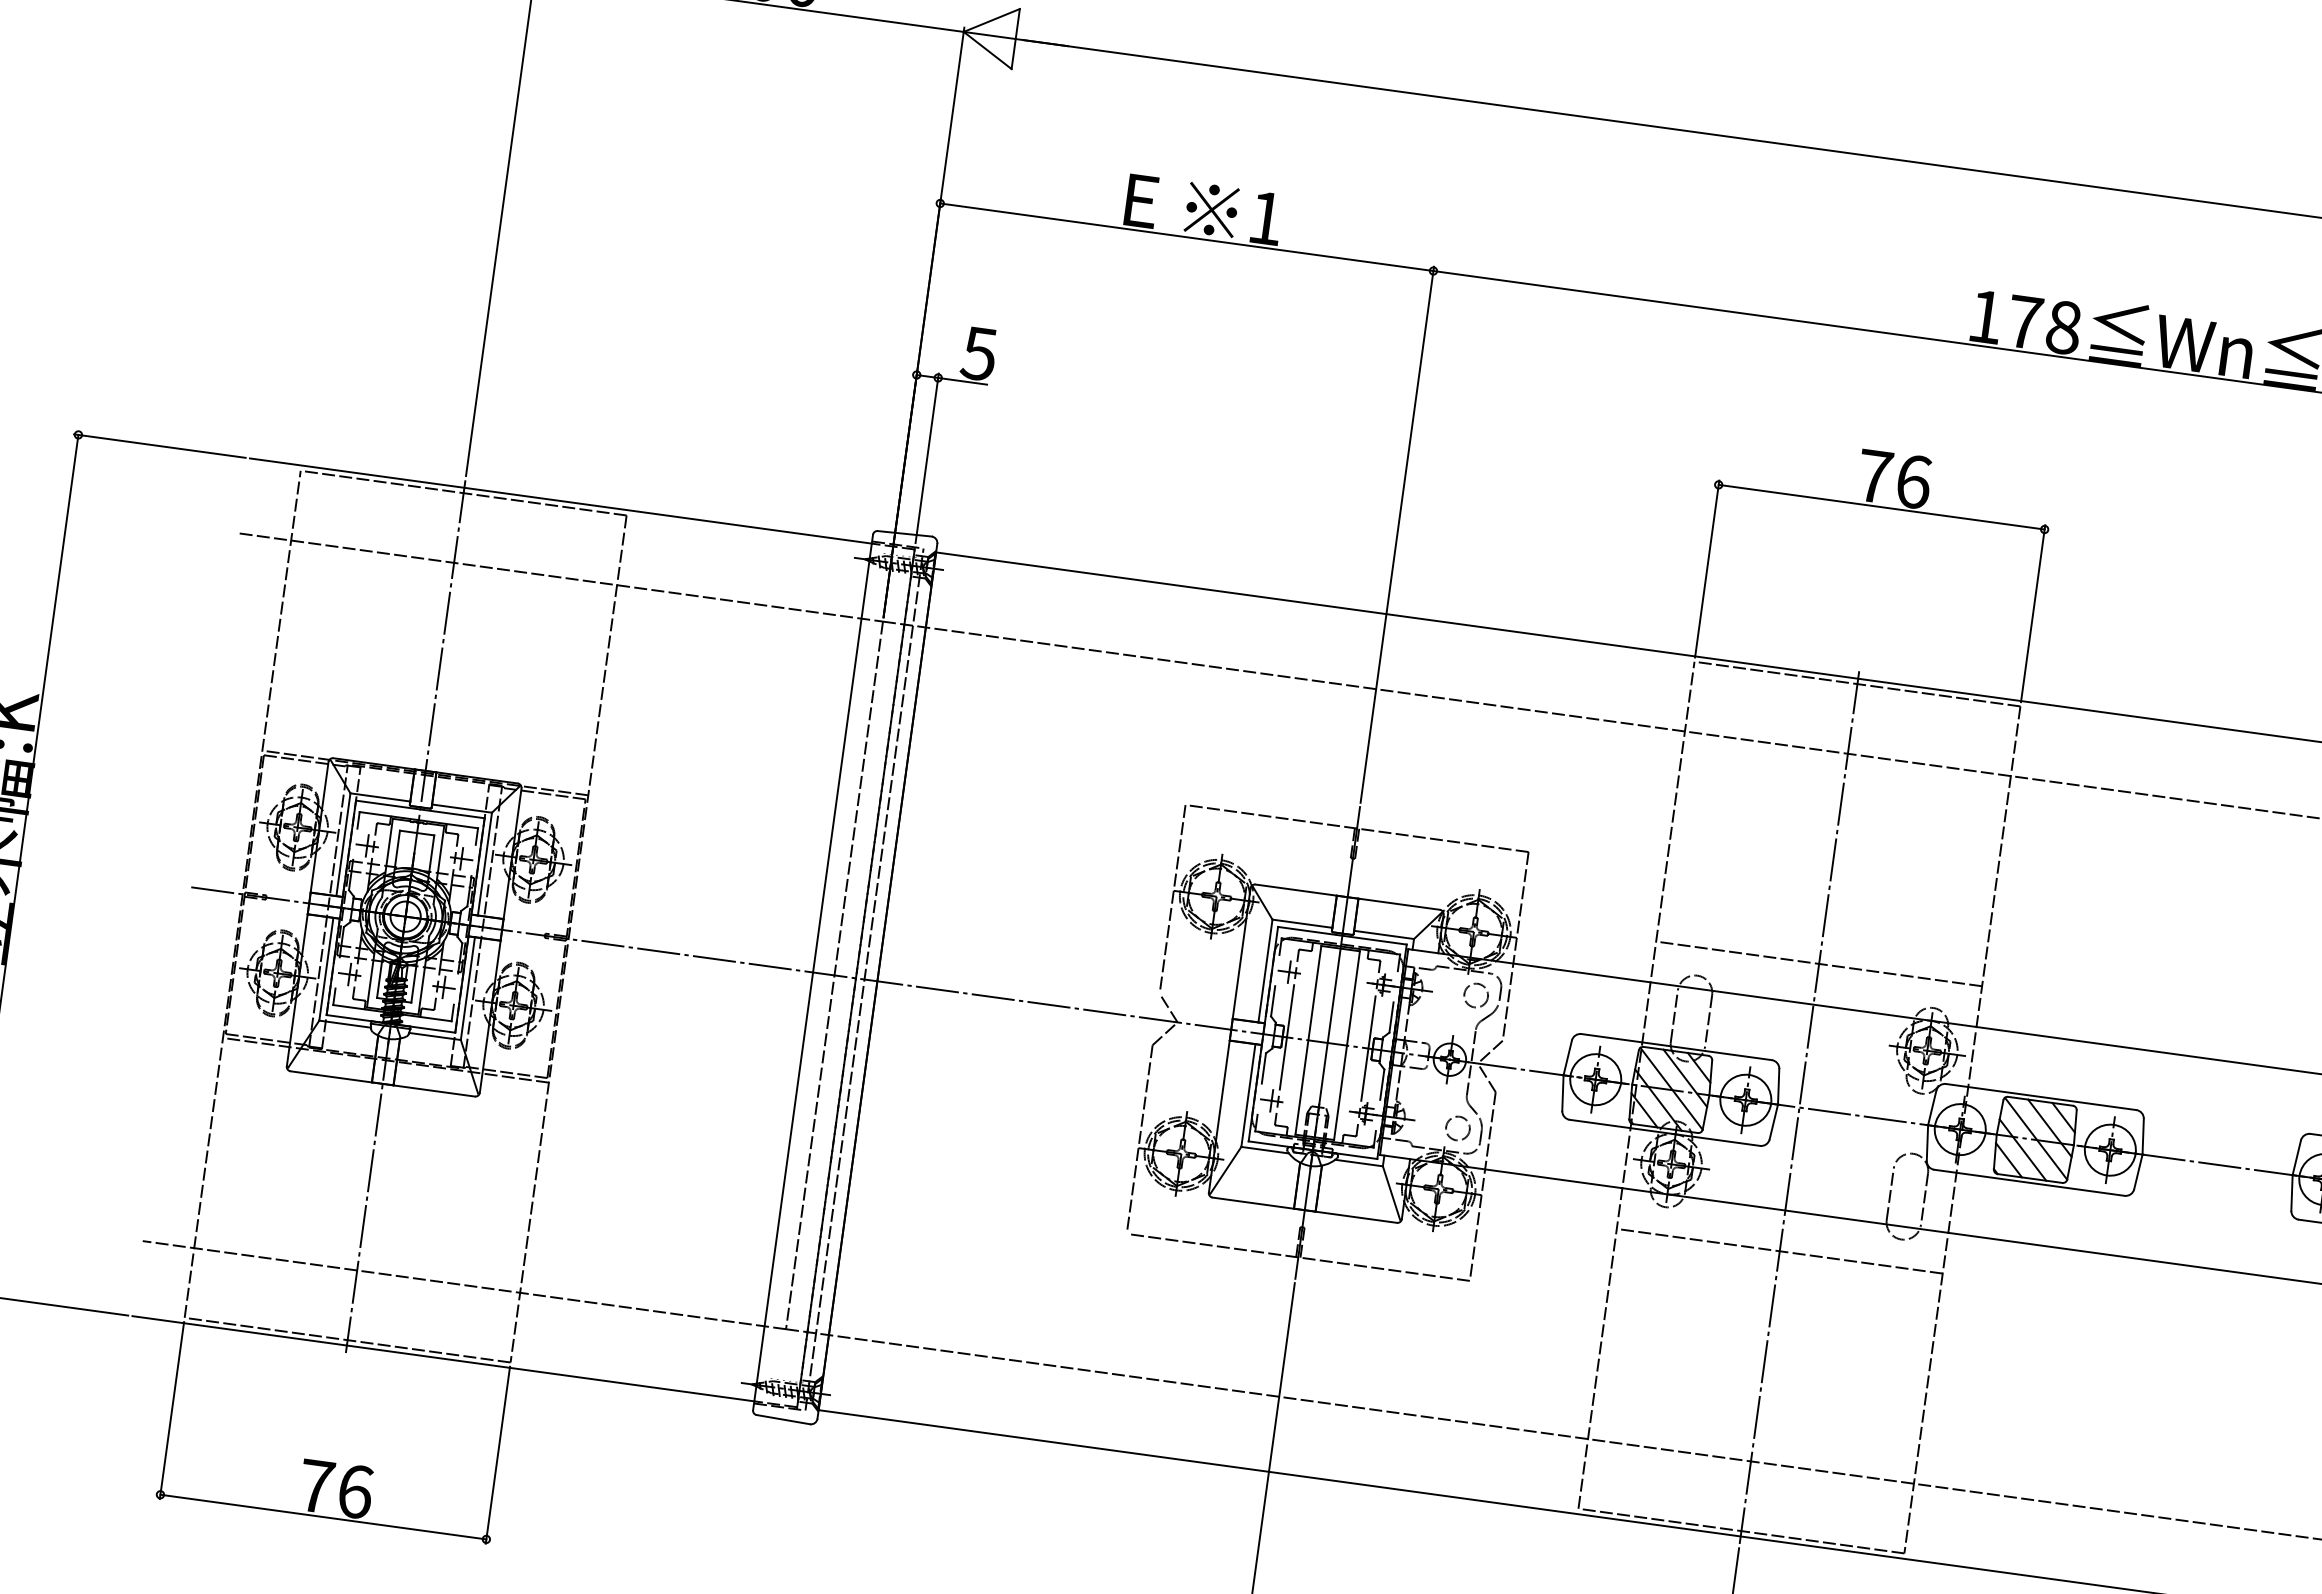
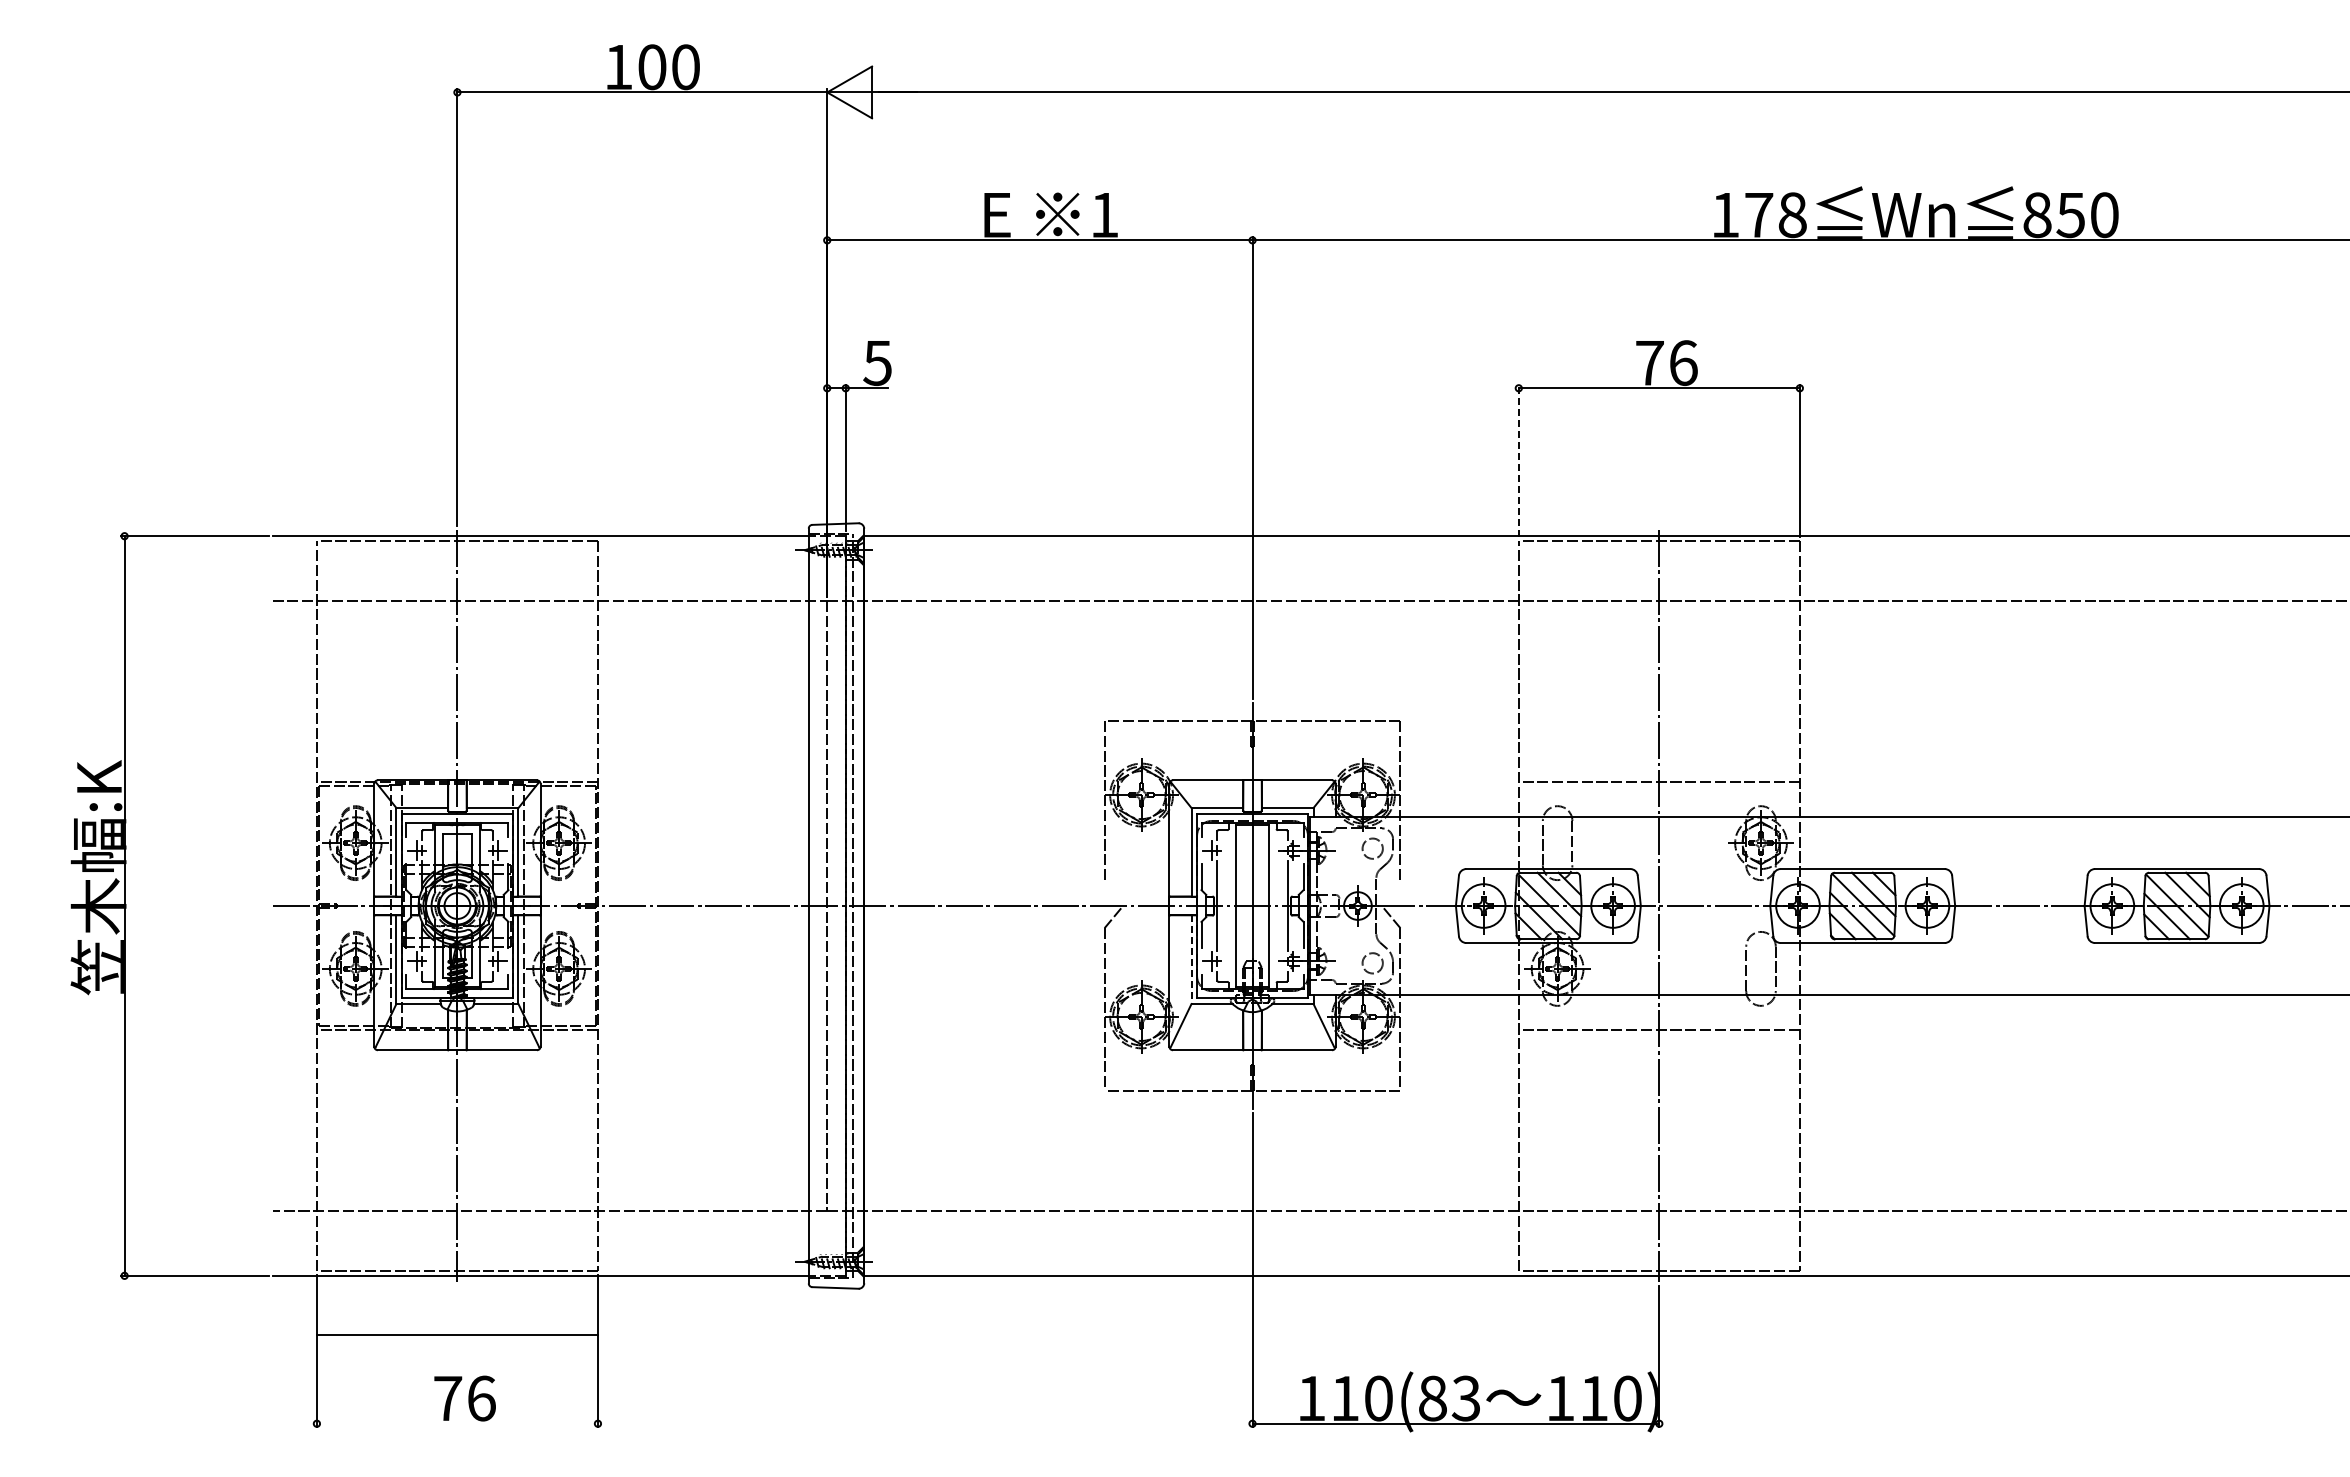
line: (1706, 568) -> (1518, 460), solid -> dashed
line: (1168, 1007) -> (1113, 894), removed
line: (1489, 1051) -> (1390, 894), removed
line: (1248, 1096) -> (1191, 960), solid -> dashed
line: (322, 1516) -> (456, 1334), moved

